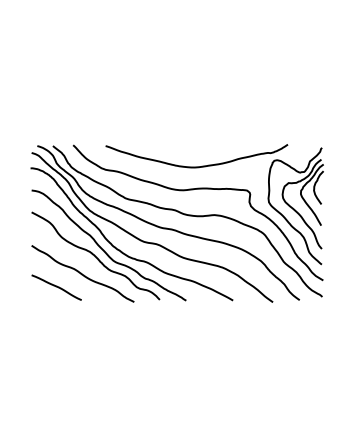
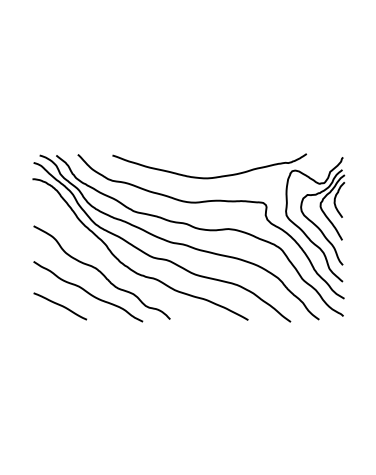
curve: (103, 249) -> (110, 265), removed

